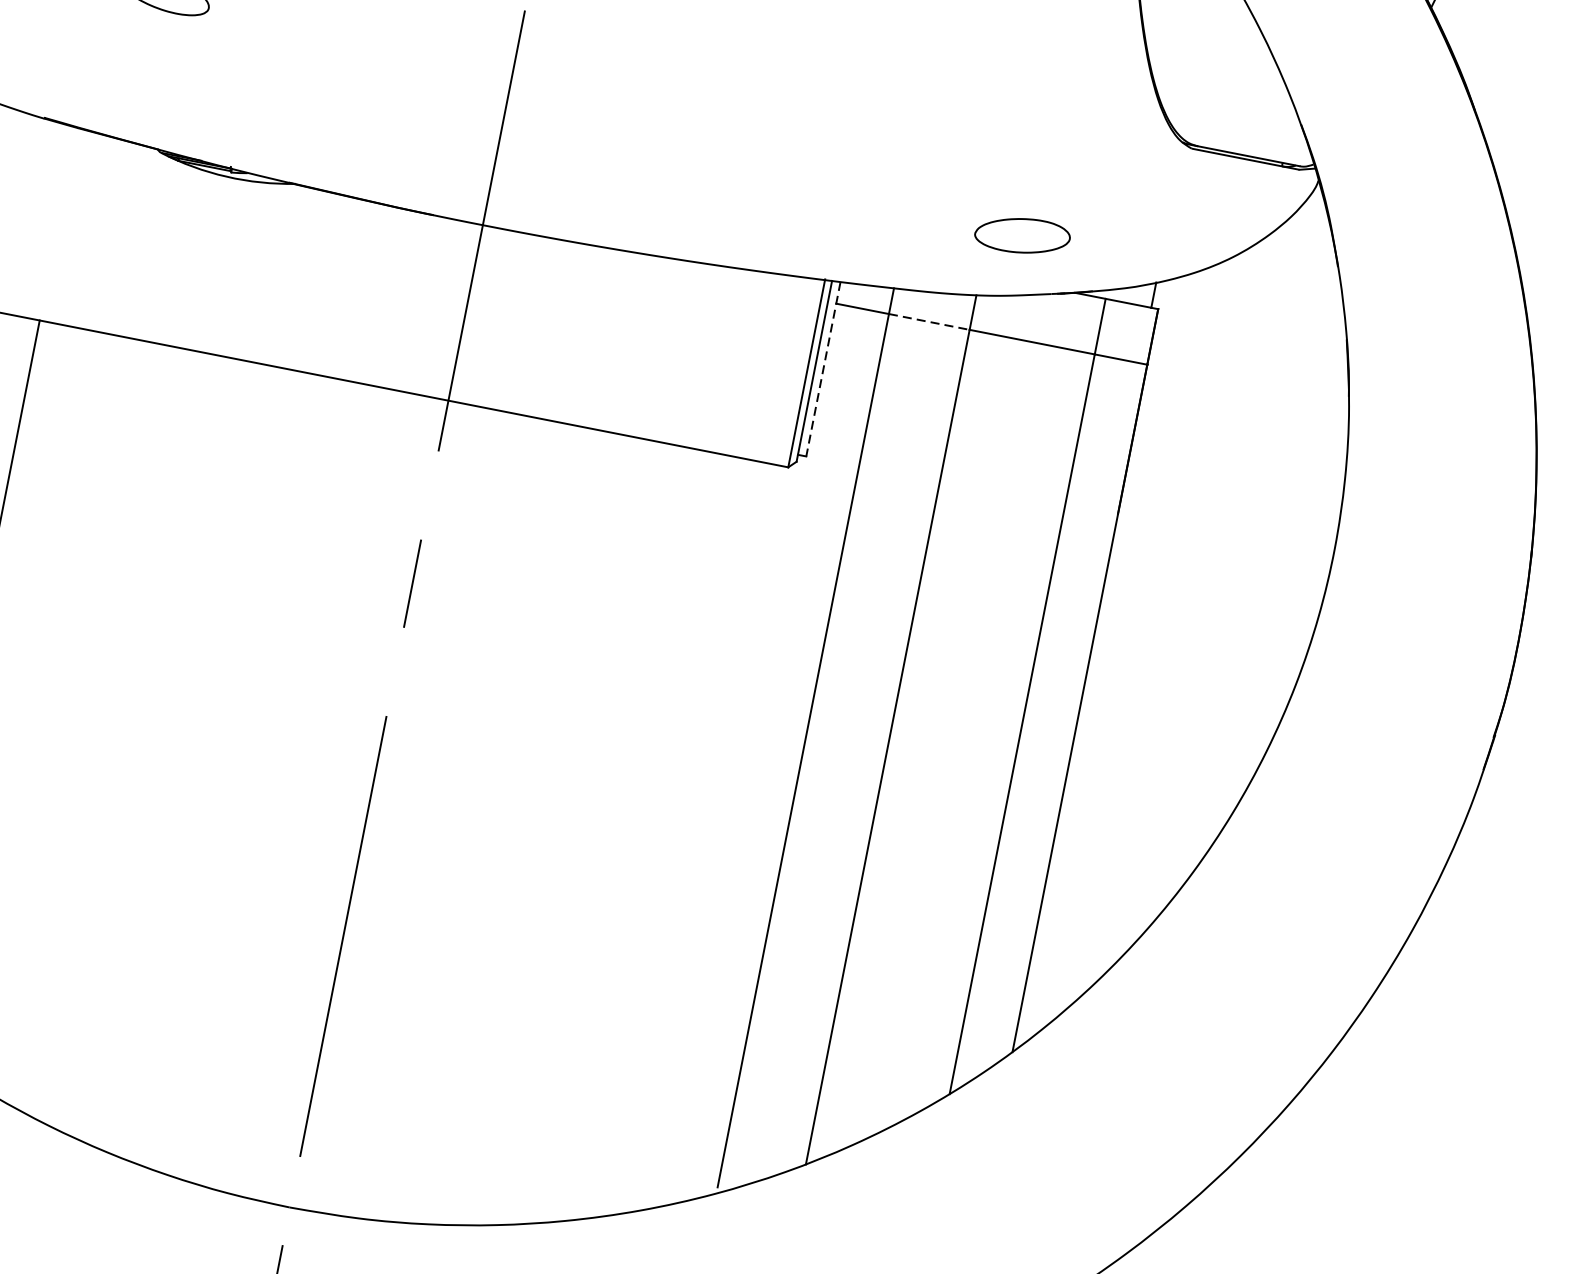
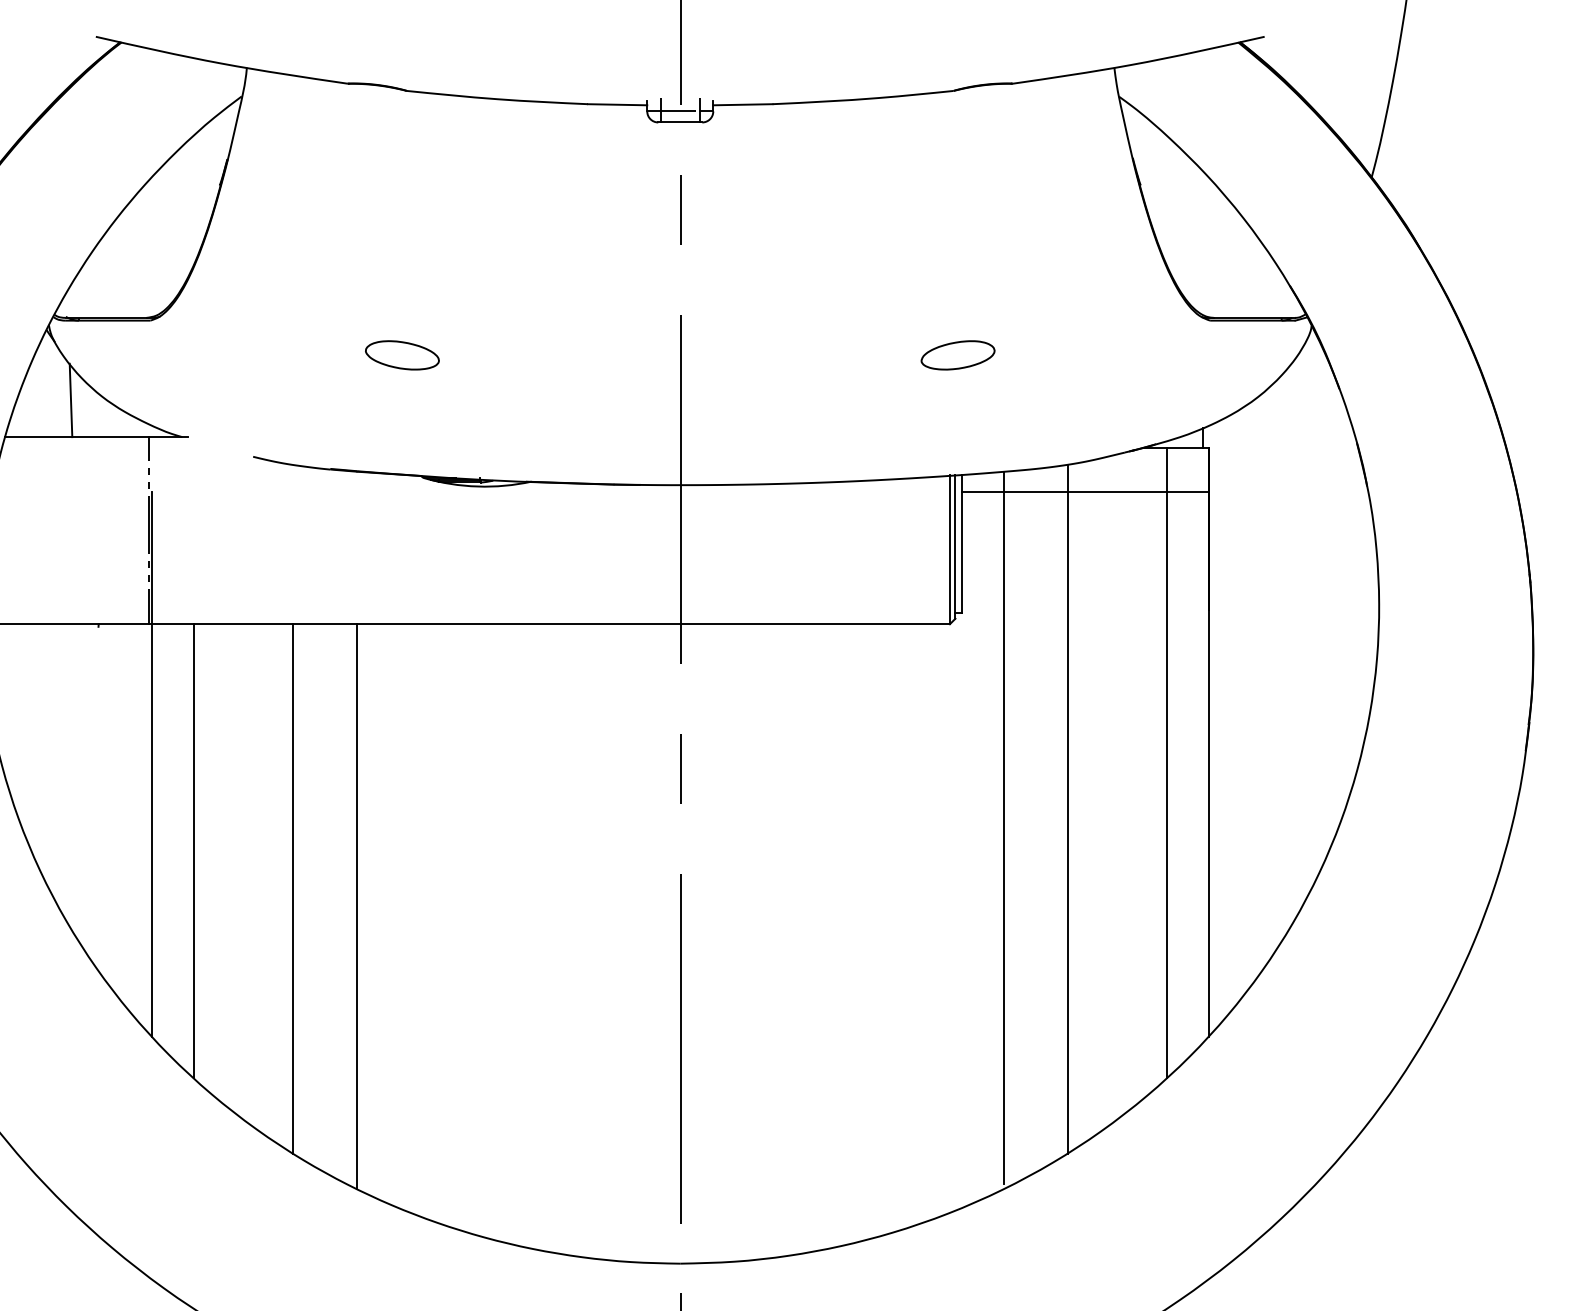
part: (1021, 235) -> (957, 355), moved
line: (928, 322) -> (1035, 492), dashed -> solid
line: (823, 369) -> (962, 544), dashed -> solid

